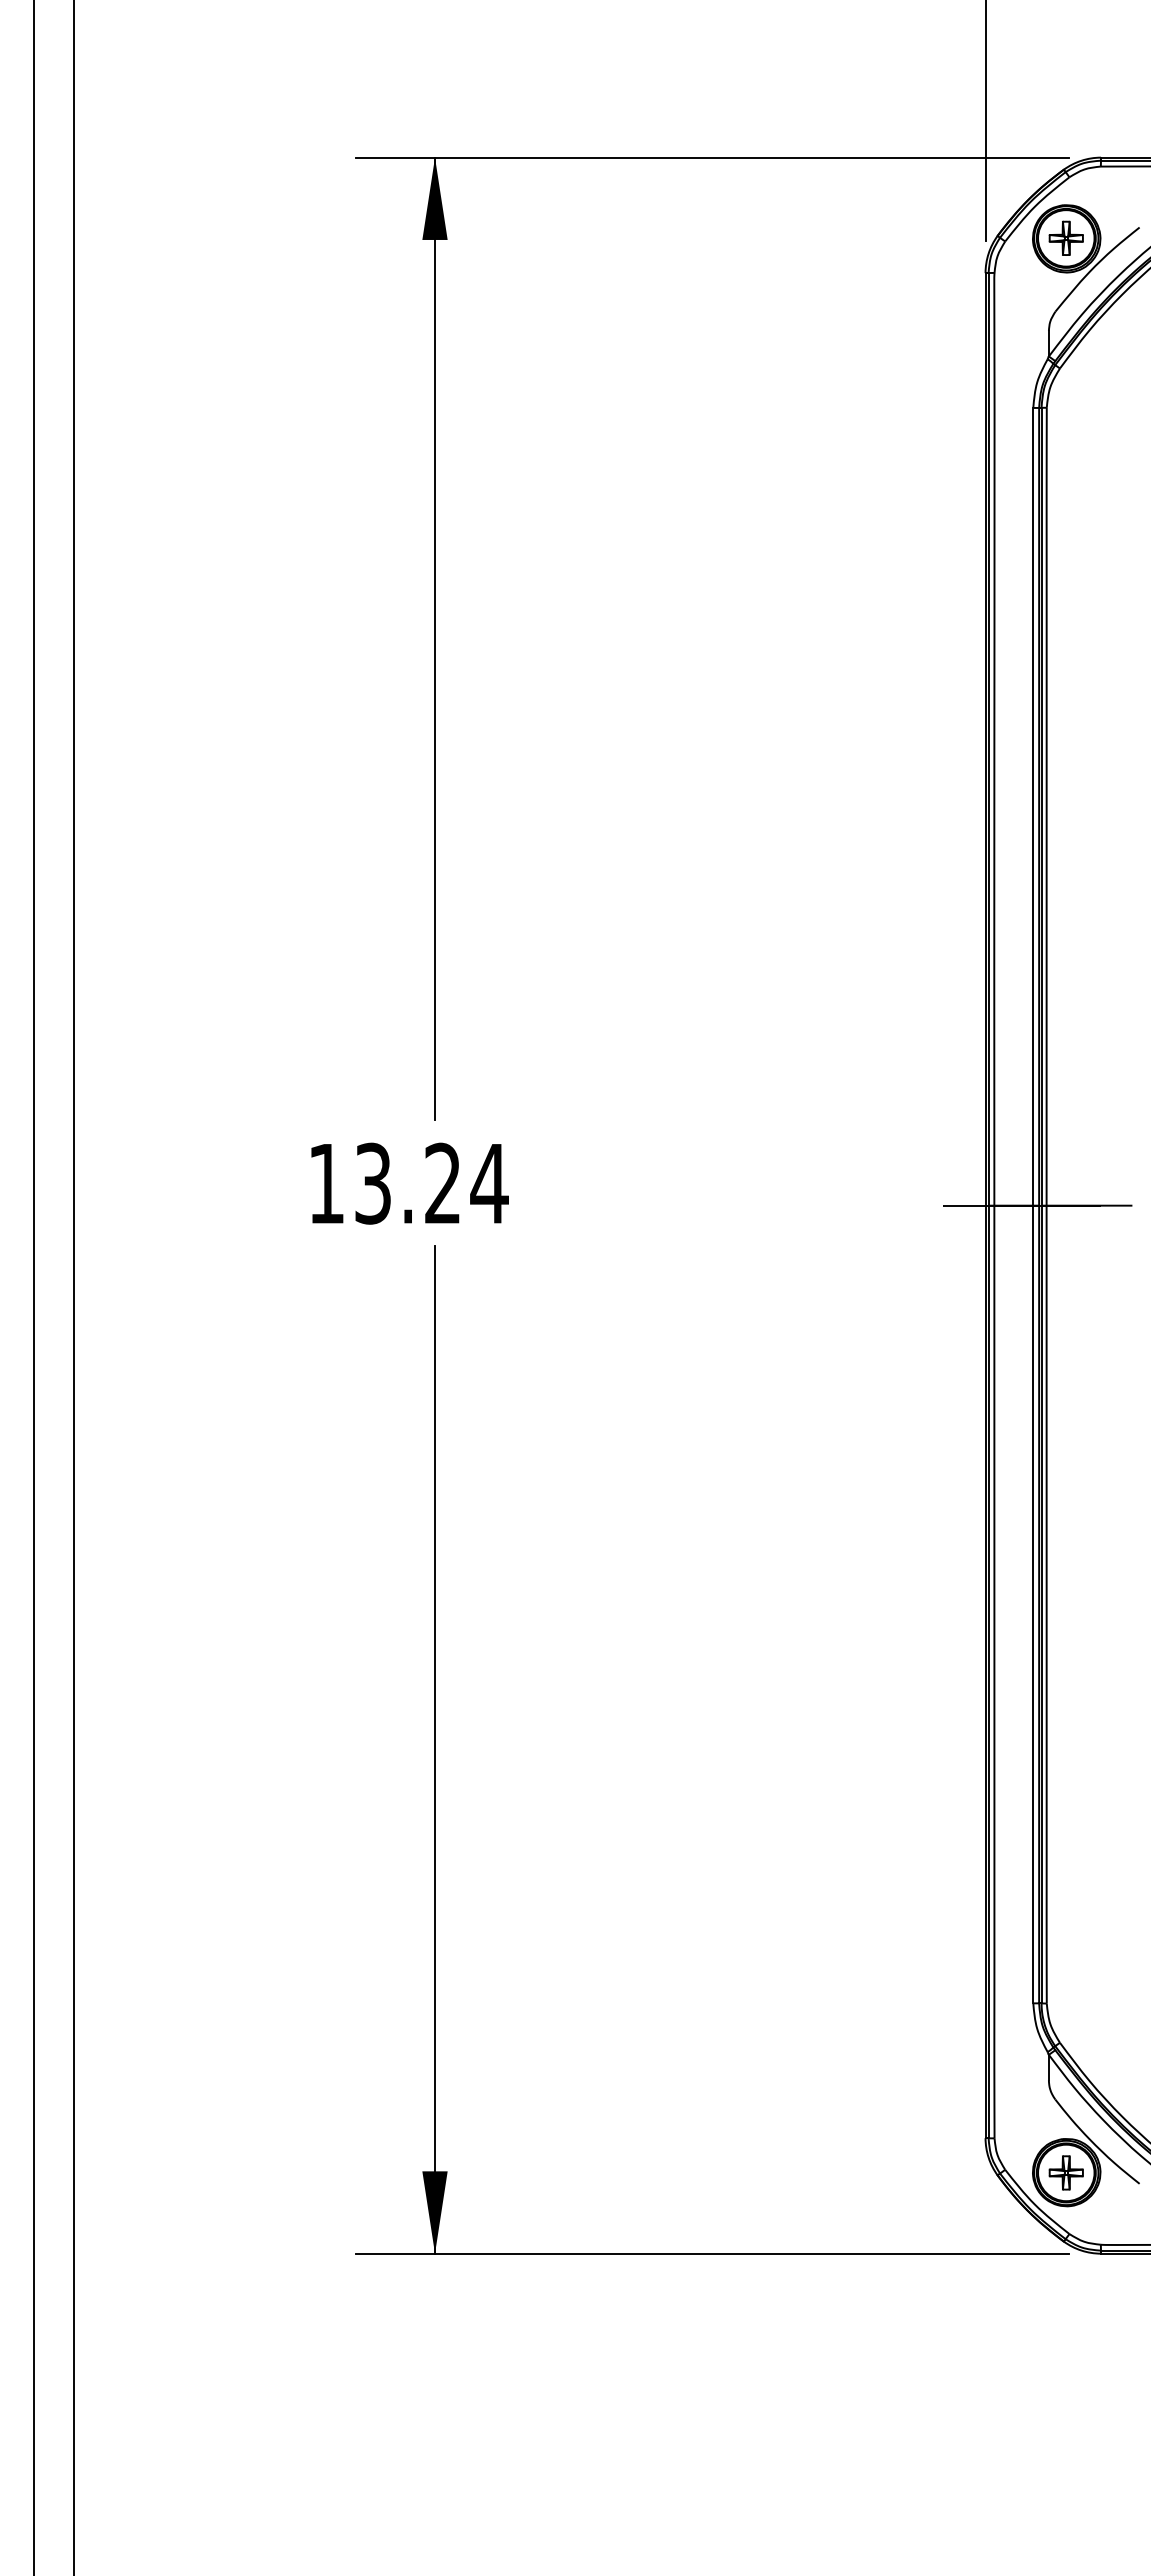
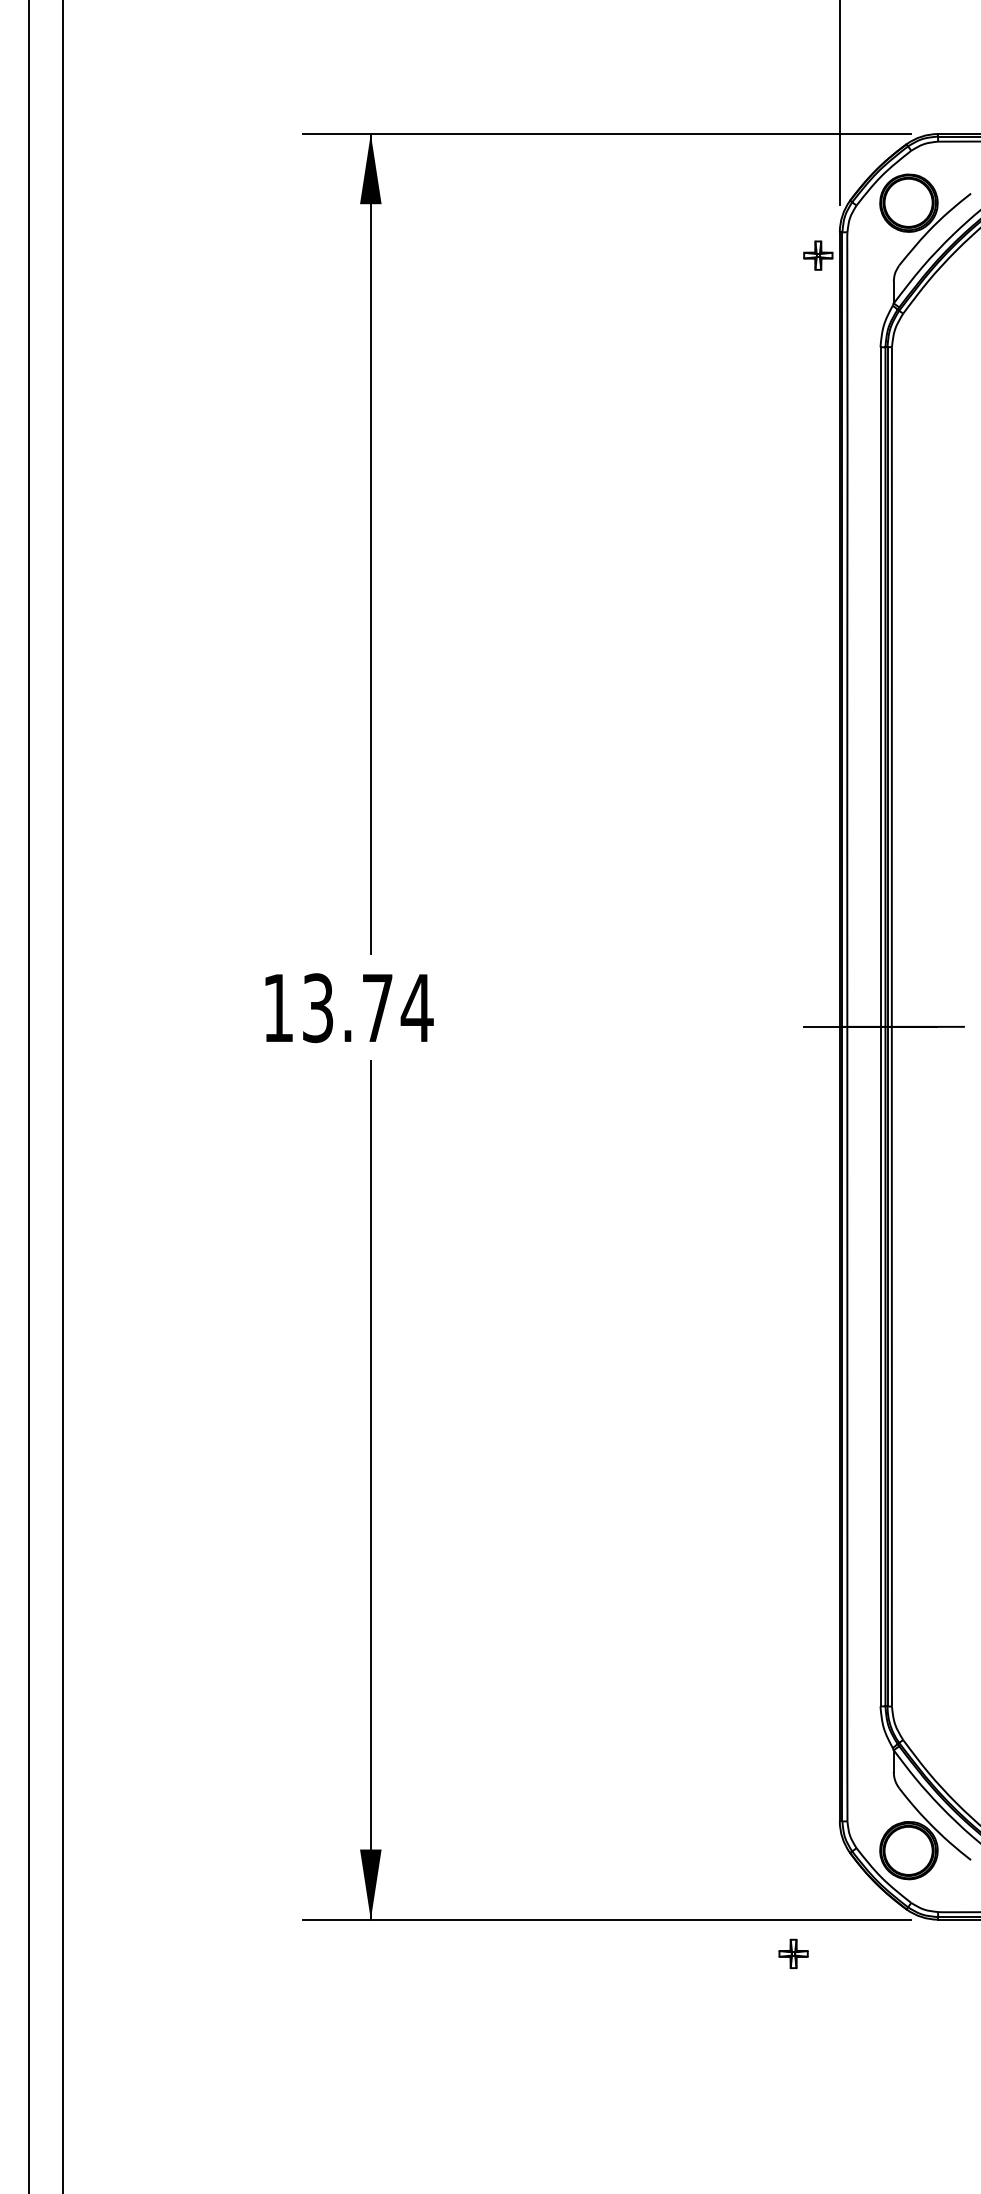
part: (1065, 237) -> (817, 254), moved
text: (442, 1182) -> (377, 1007), 13.24 -> 13.74
part: (1065, 2172) -> (792, 1953), moved

